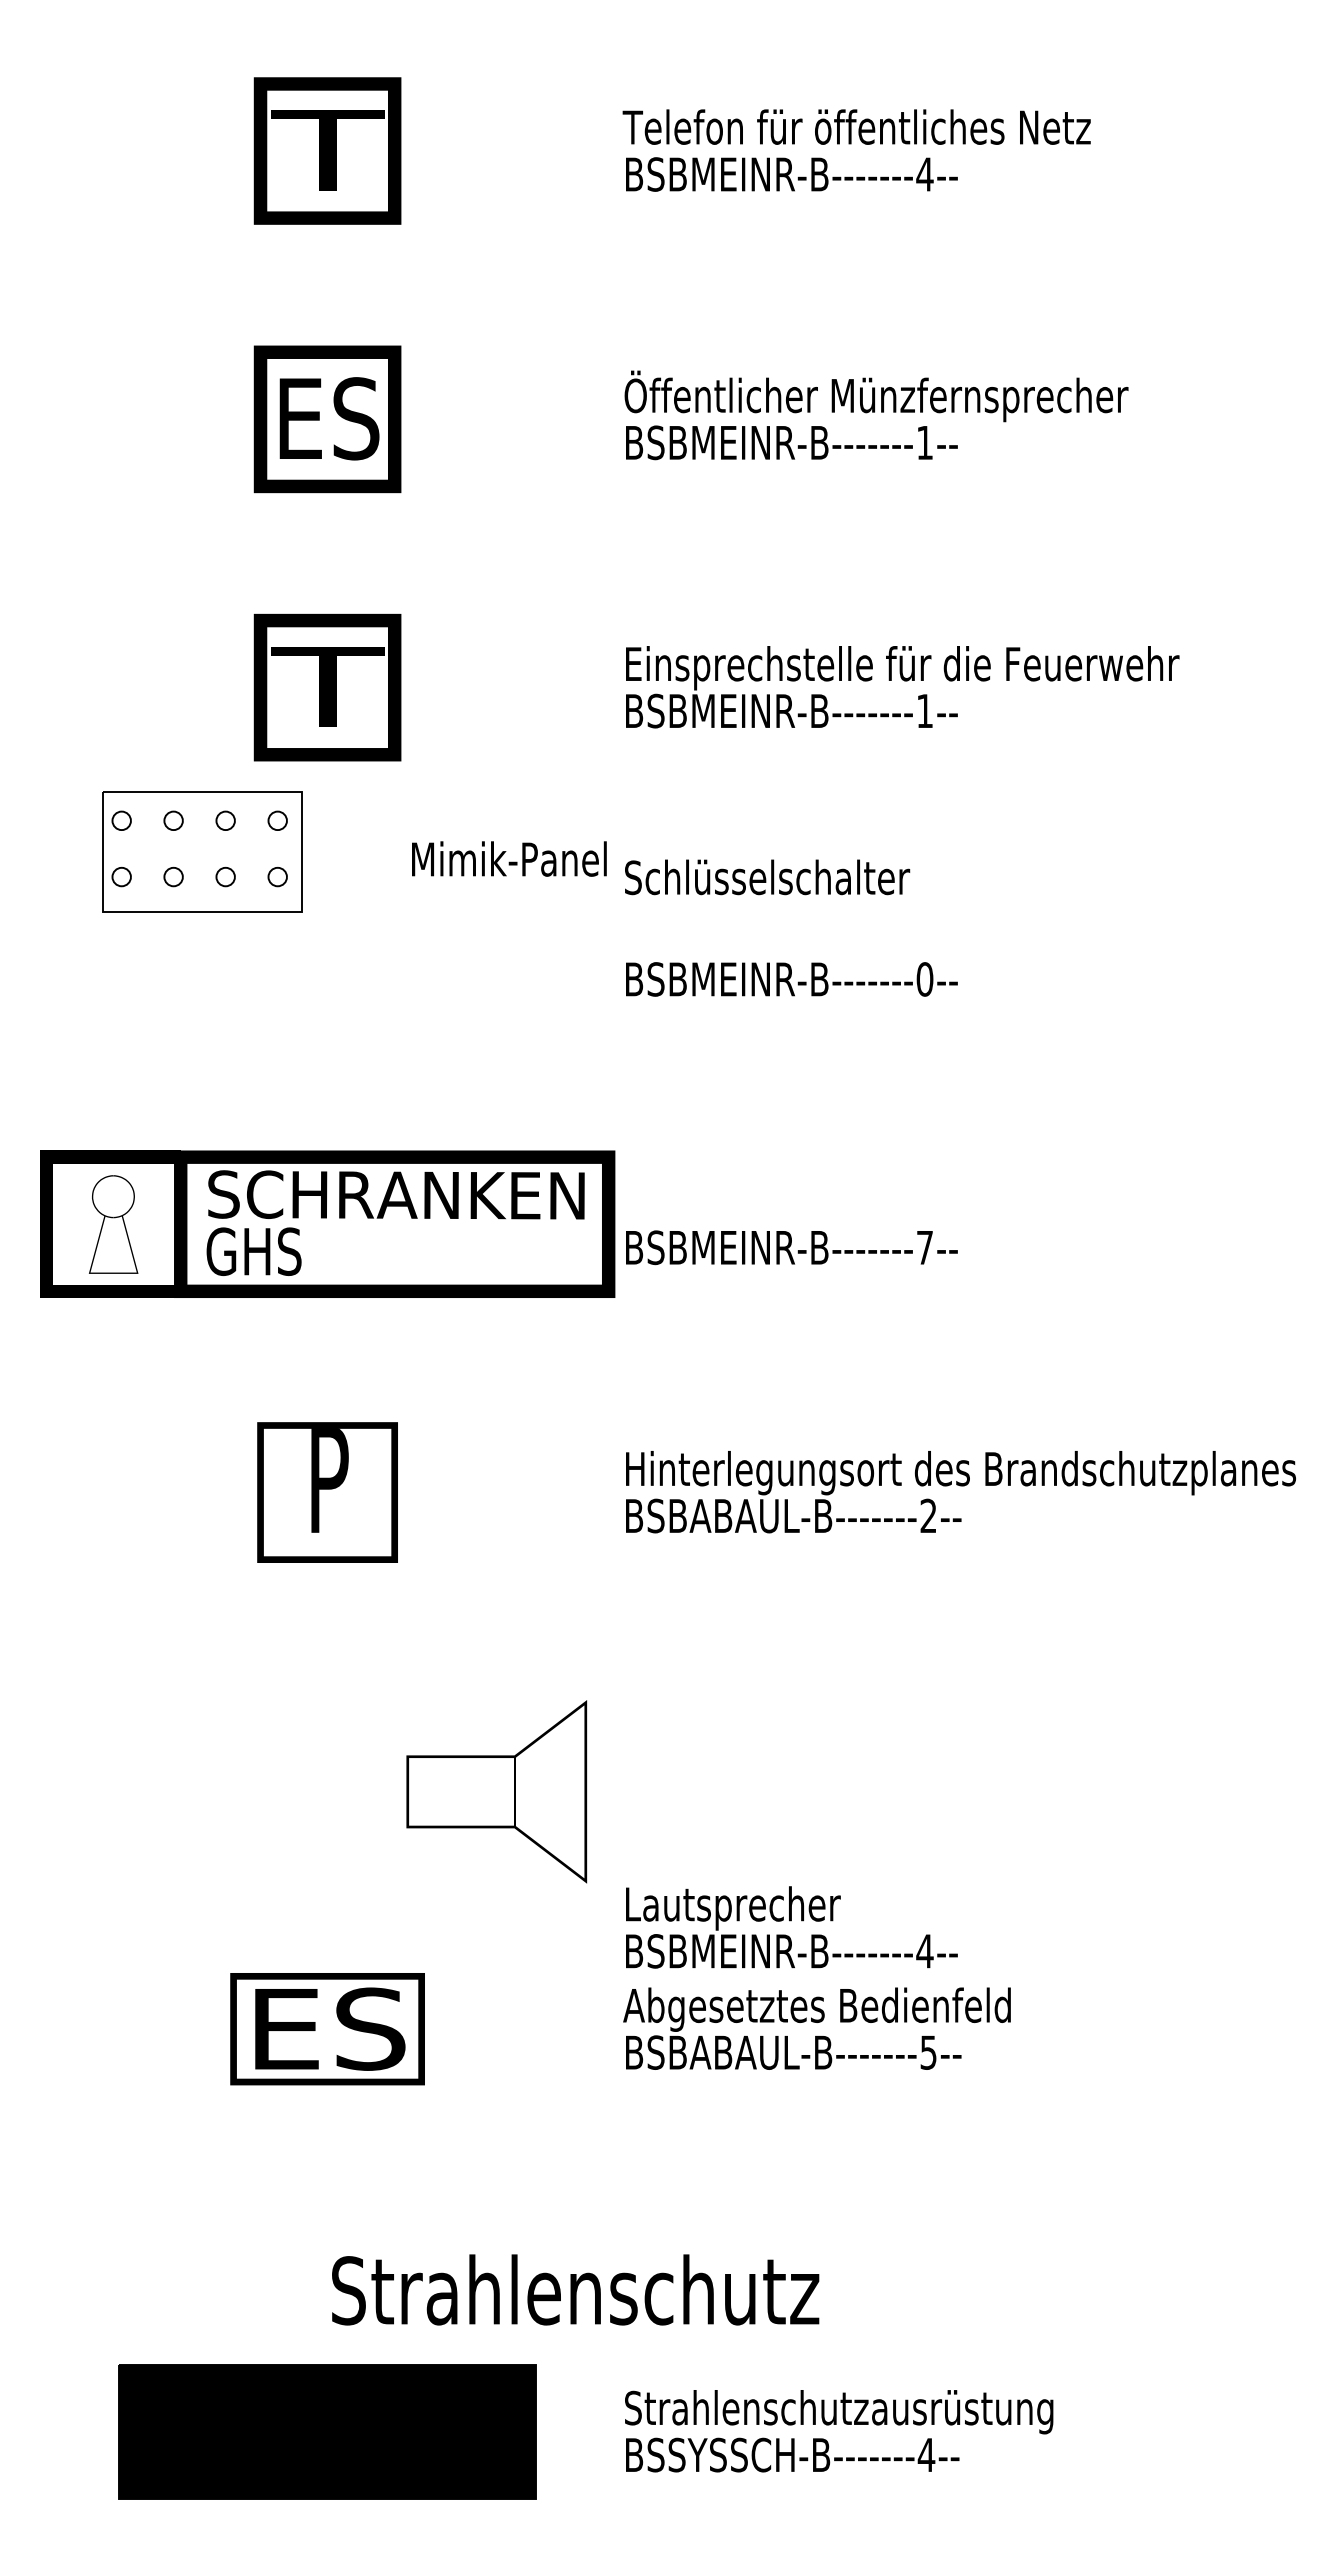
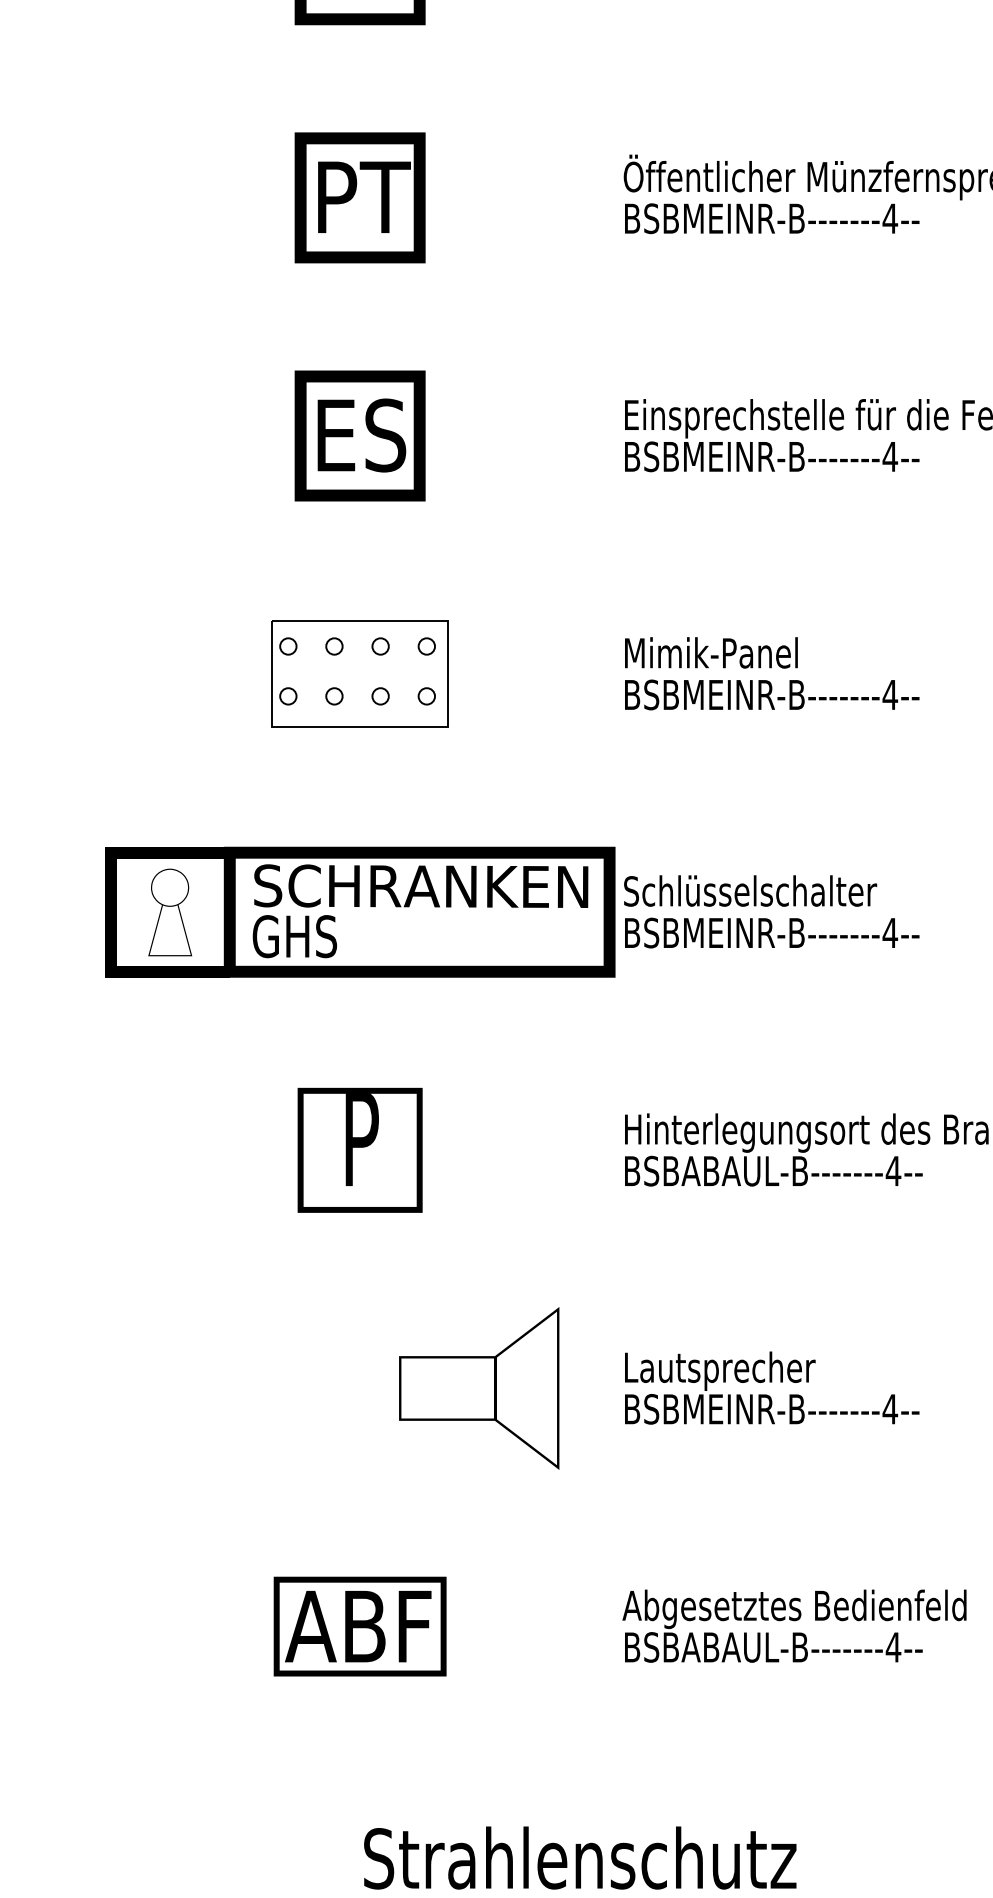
text: (331, 418) -> (363, 197), ES -> PT
text: (924, 442) -> (889, 218), BSBMEINR-B-------1-- -> BSBMEINR-B-------4--
text: (327, 686) -> (360, 434), T -> ES
text: (924, 710) -> (889, 456), BSBMEINR-B-------1-- -> BSBMEINR-B-------4--
part: (202, 851) -> (360, 673), moved
text: (509, 858) -> (711, 652), moved
text: (767, 877) -> (750, 891), moved
text: (924, 979) -> (889, 695), BSBMEINR-B-------0-- -> BSBMEINR-B-------4--
text: (924, 1247) -> (889, 932), BSBMEINR-B-------7-- -> BSBMEINR-B-------4--
text: (928, 1515) -> (893, 1170), BSBABAUL-B-------2-- -> BSBABAUL-B-------4--
text: (496, 1791) -> (478, 1388), moved
text: (791, 1927) -> (771, 1388), moved
text: (324, 2028) -> (357, 1626), ES -> ABF
text: (928, 2052) -> (893, 1647), BSBABAUL-B-------5-- -> BSBABAUL-B-------4--

